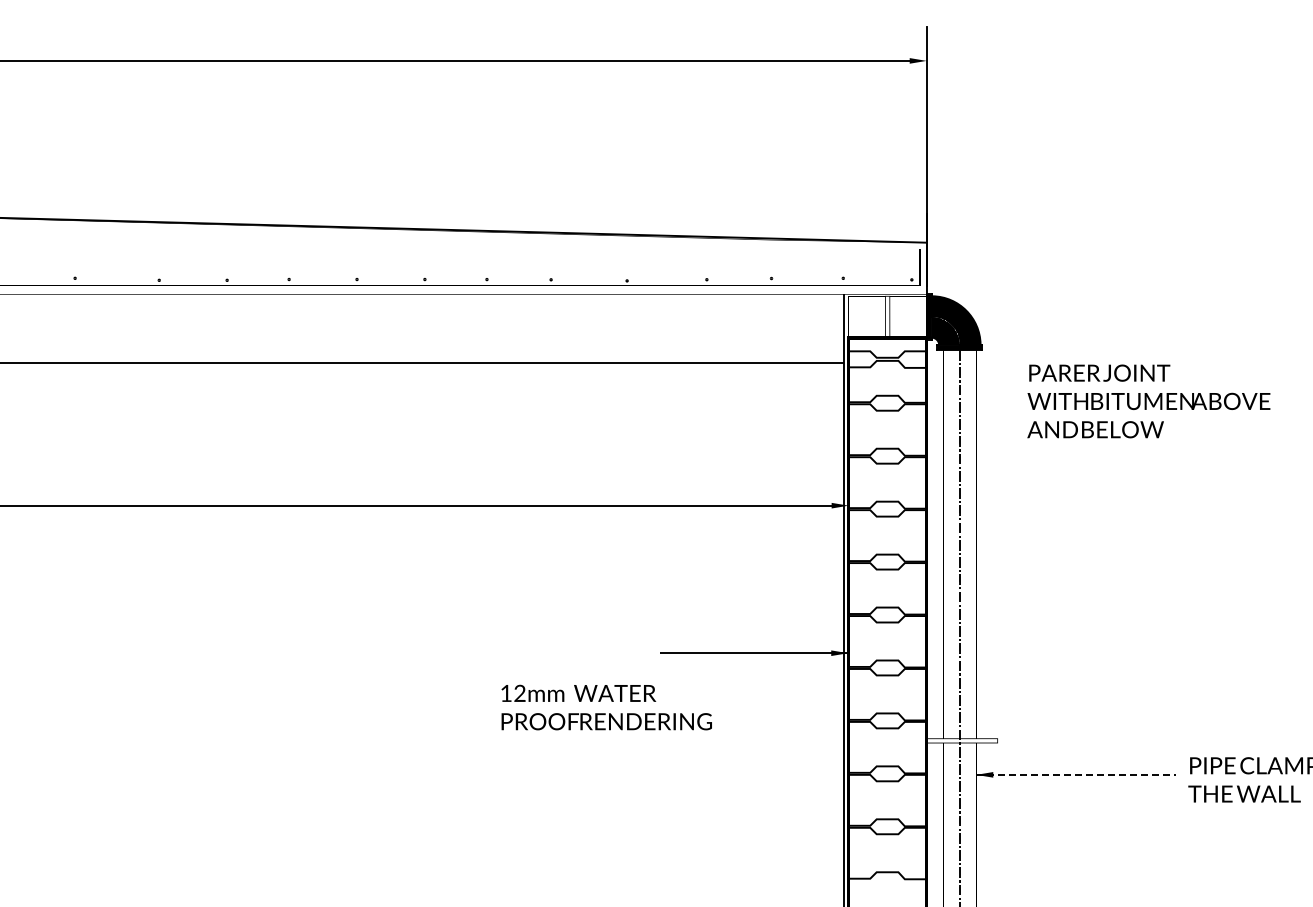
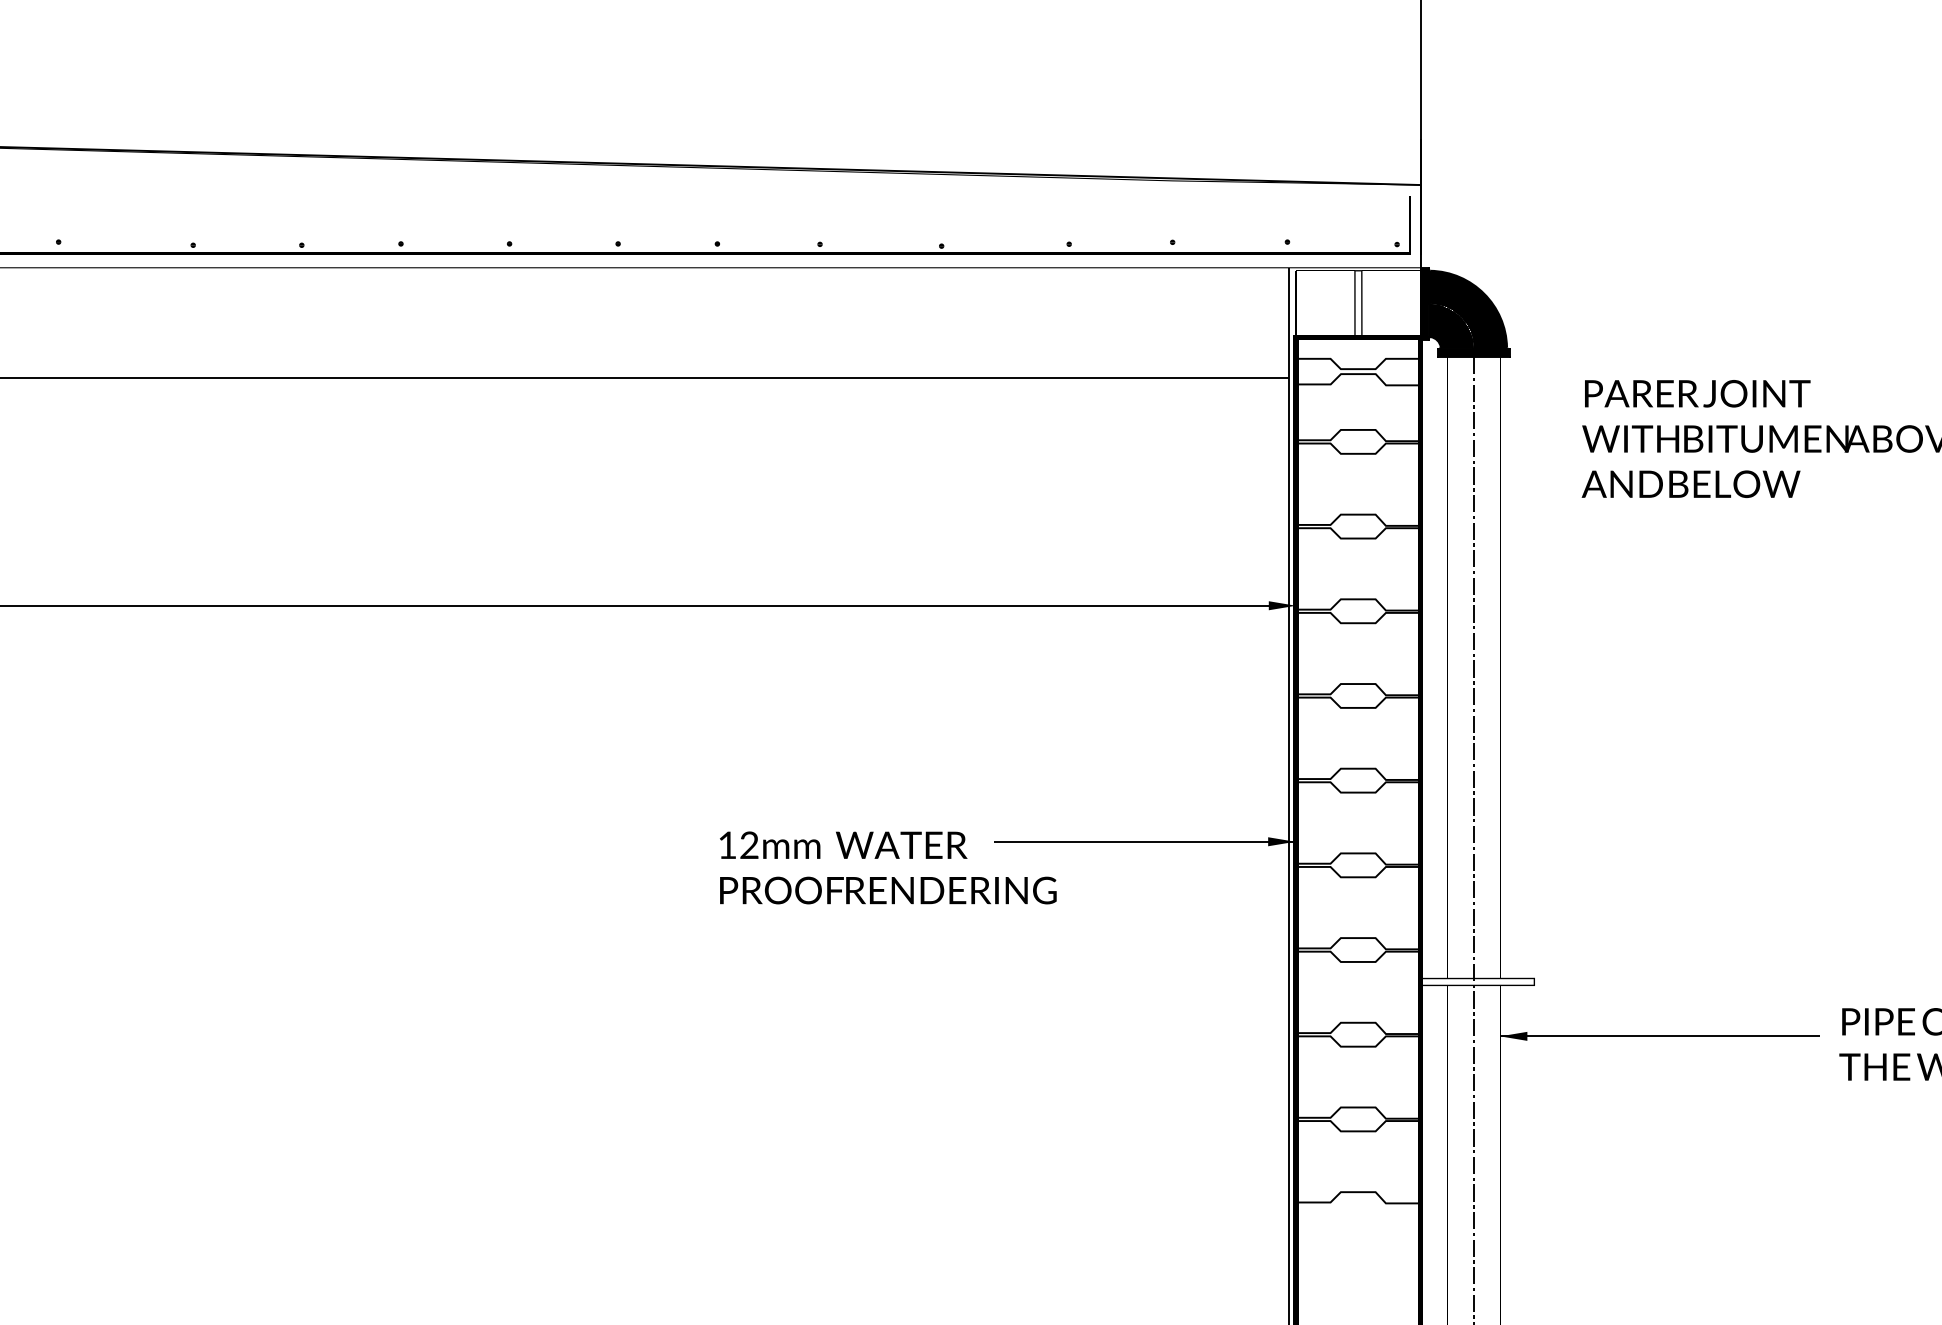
text: (606, 707) -> (887, 867), moved
line: (1076, 774) -> (1660, 1035), dashed -> solid

